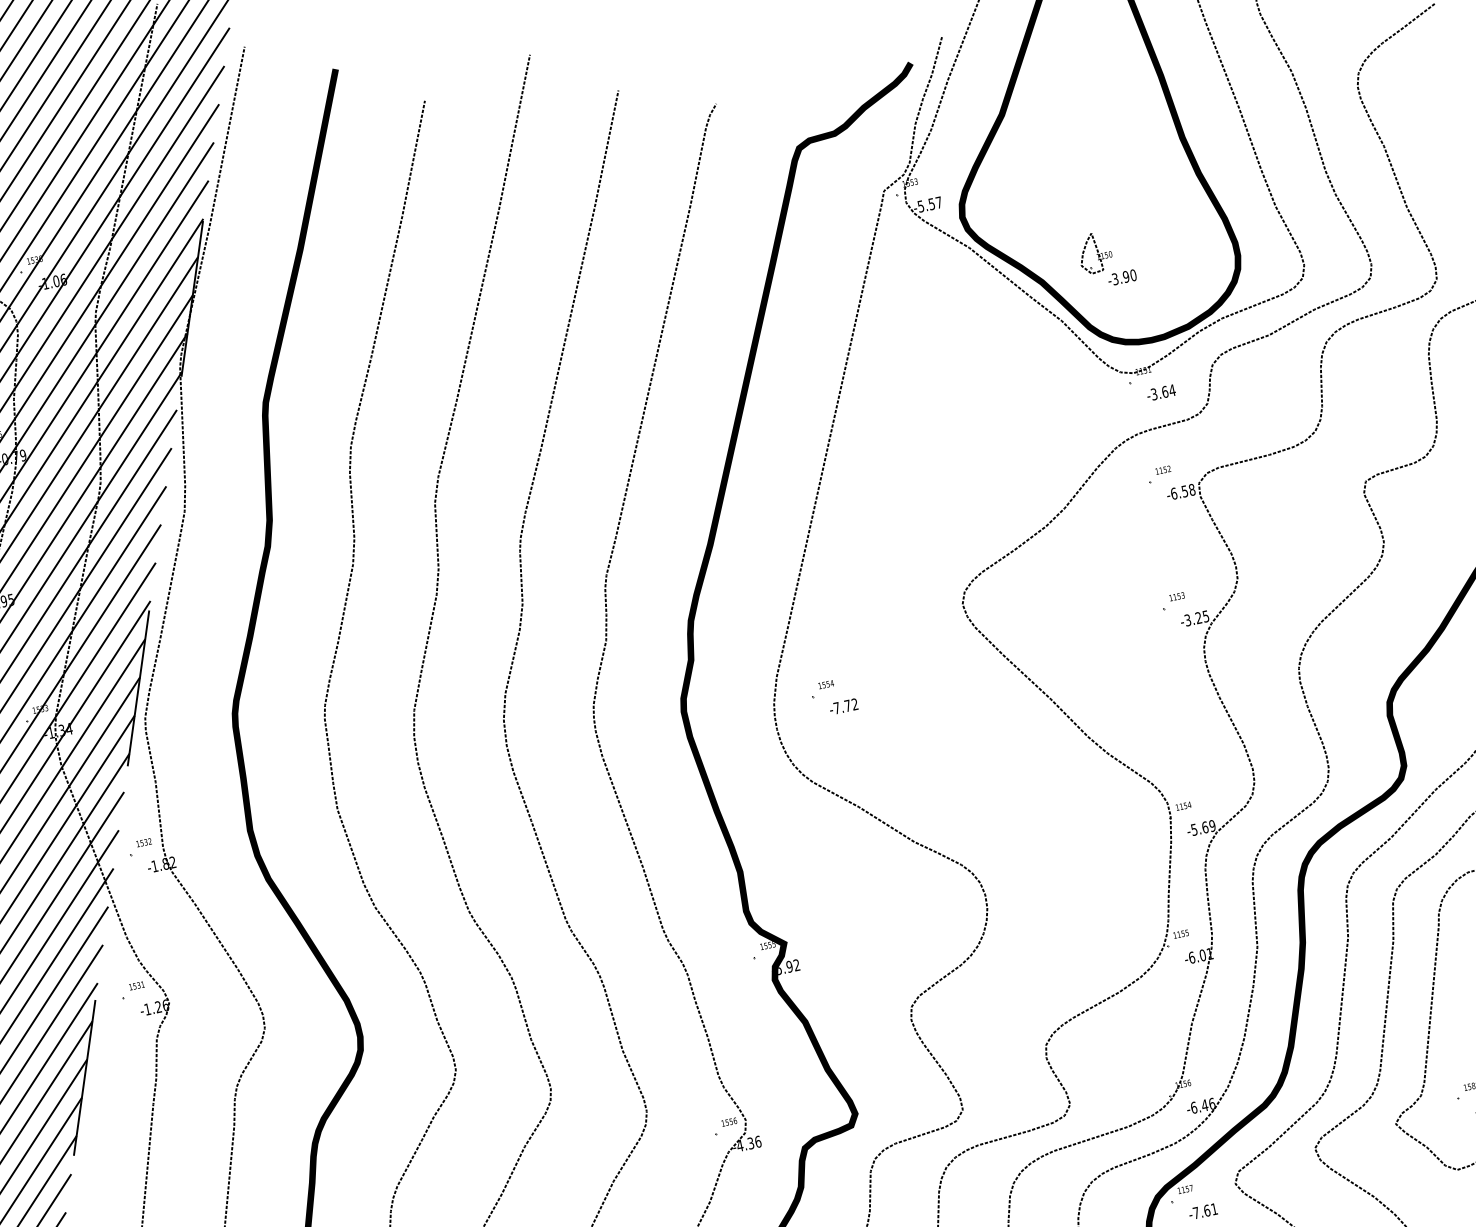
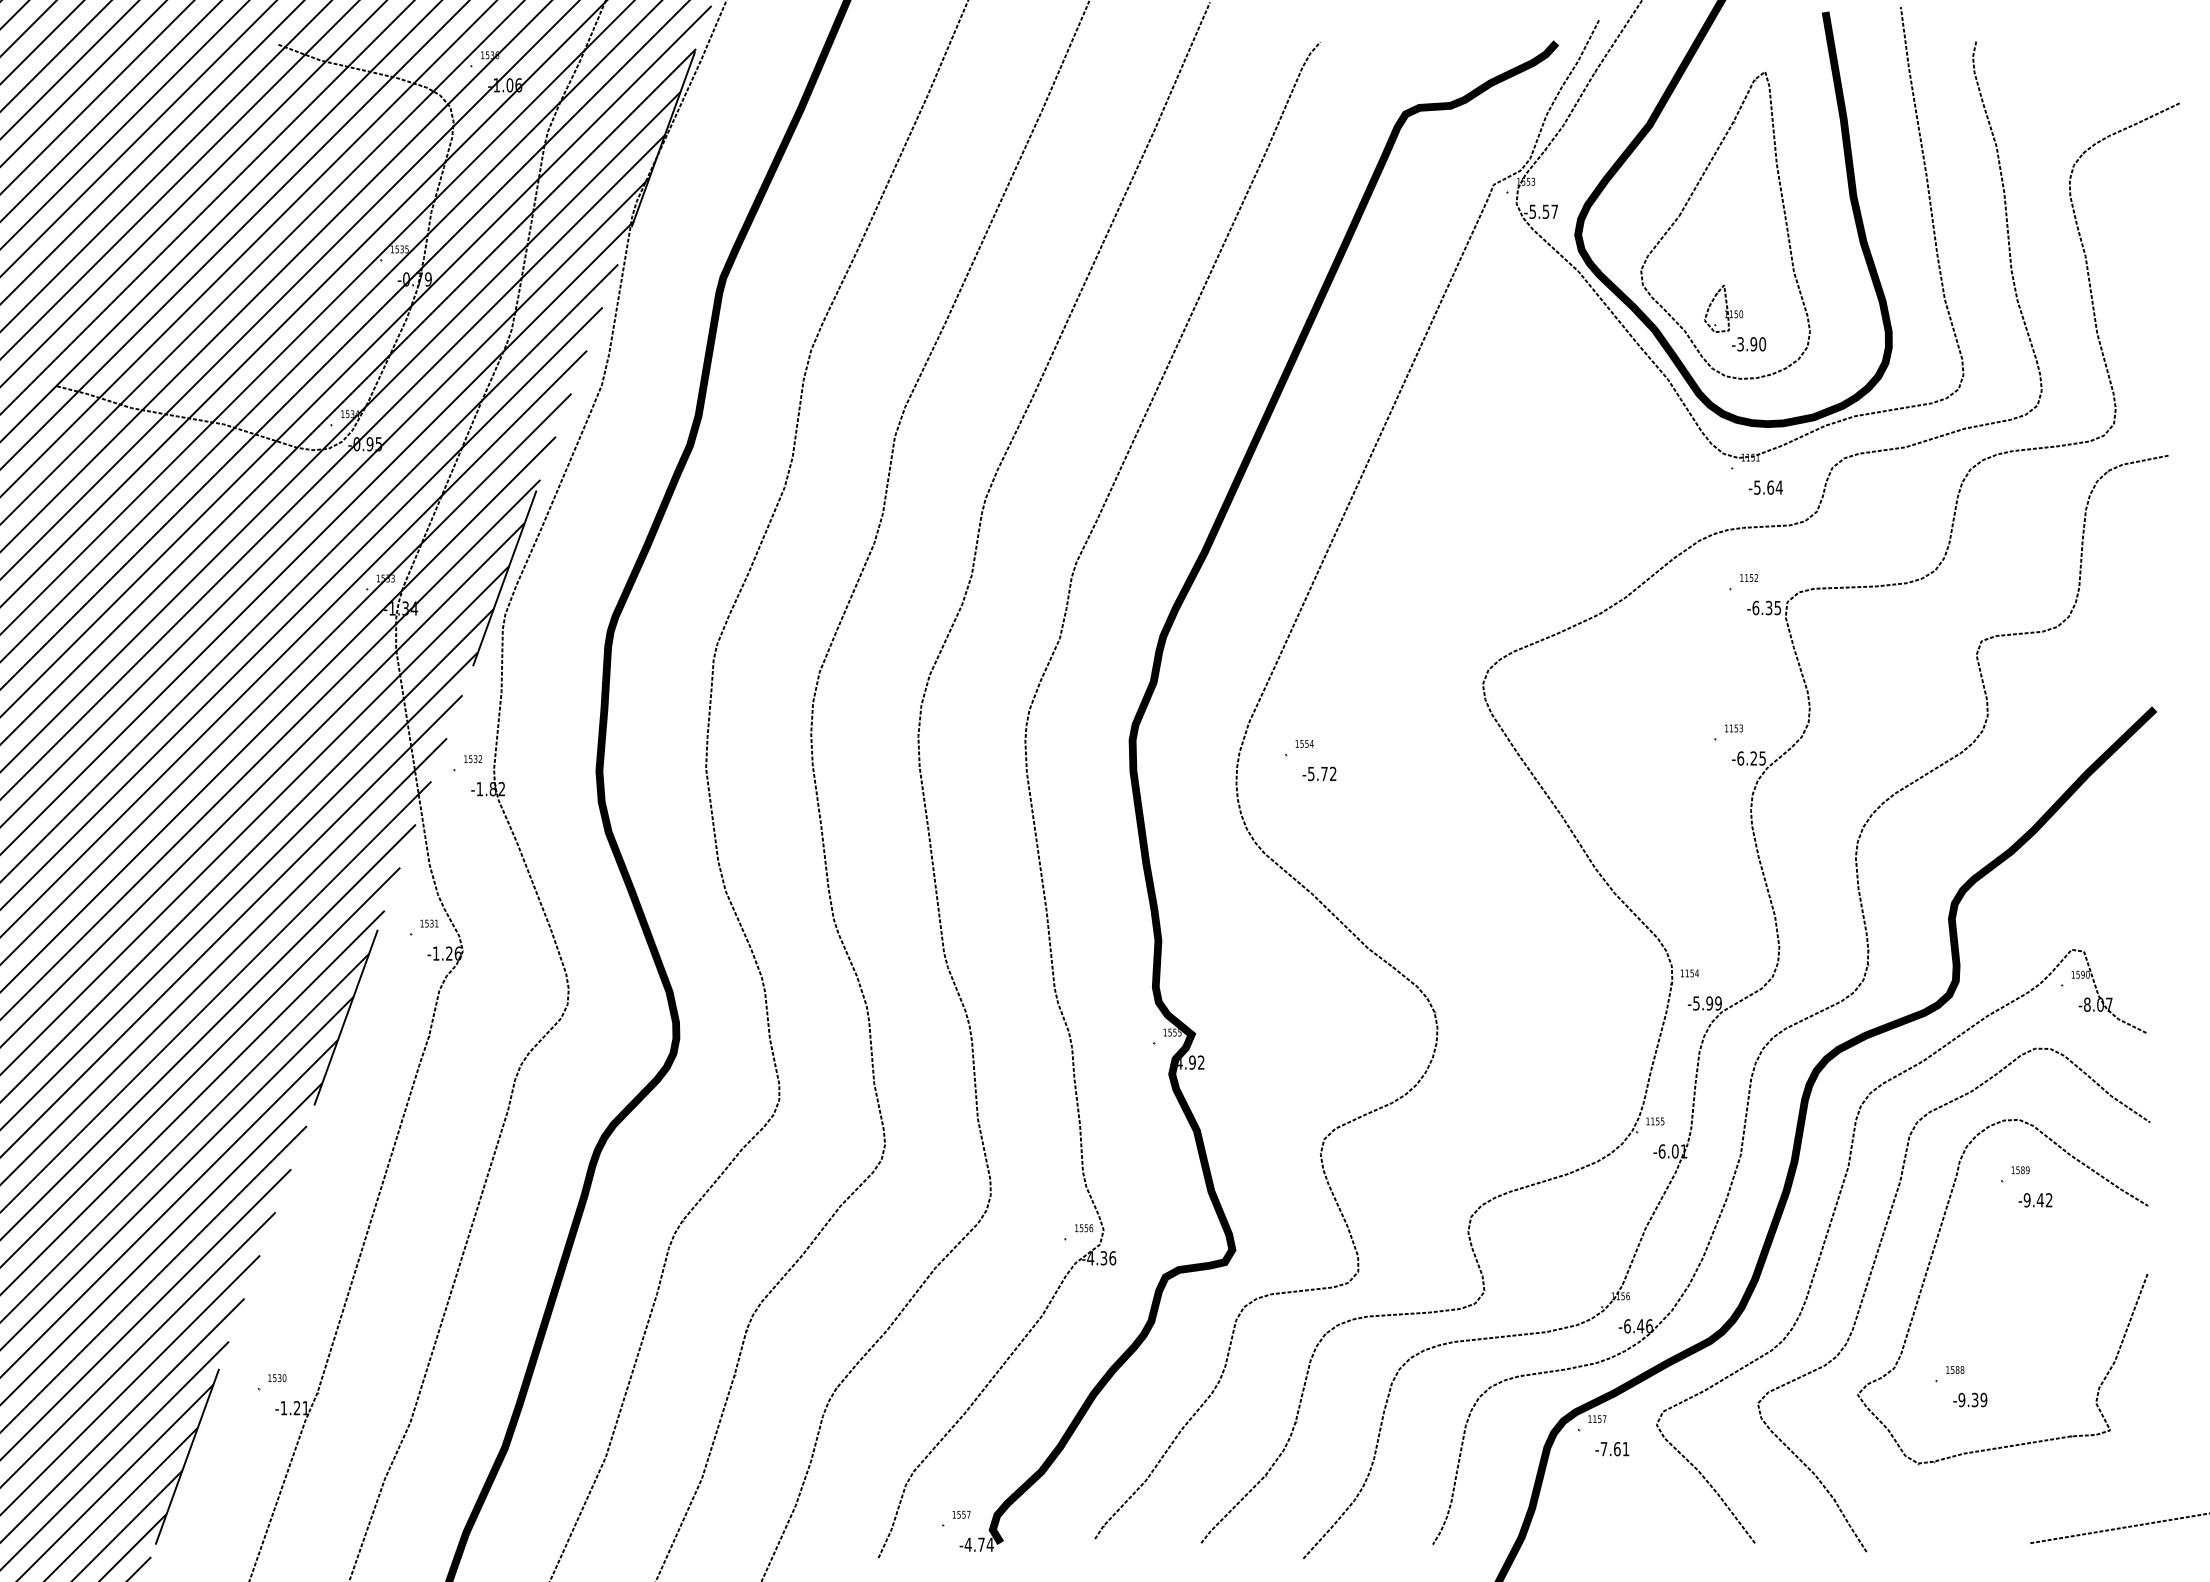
part: (1047, 173) -> (1687, 204), added
text: (1154, 393) -> (1757, 486), -3.64 -> -5.64
text: (1188, 490) -> (1773, 607), -6.58 -> -6.35
text: (1187, 620) -> (1740, 758), -3.25 -> -6.25
text: (837, 708) -> (1311, 774), -7.72 -> -5.72
text: (1205, 827) -> (1709, 1003), -5.69 -> -5.99
text: (779, 969) -> (1179, 1063), -5.92 -> -4.92

